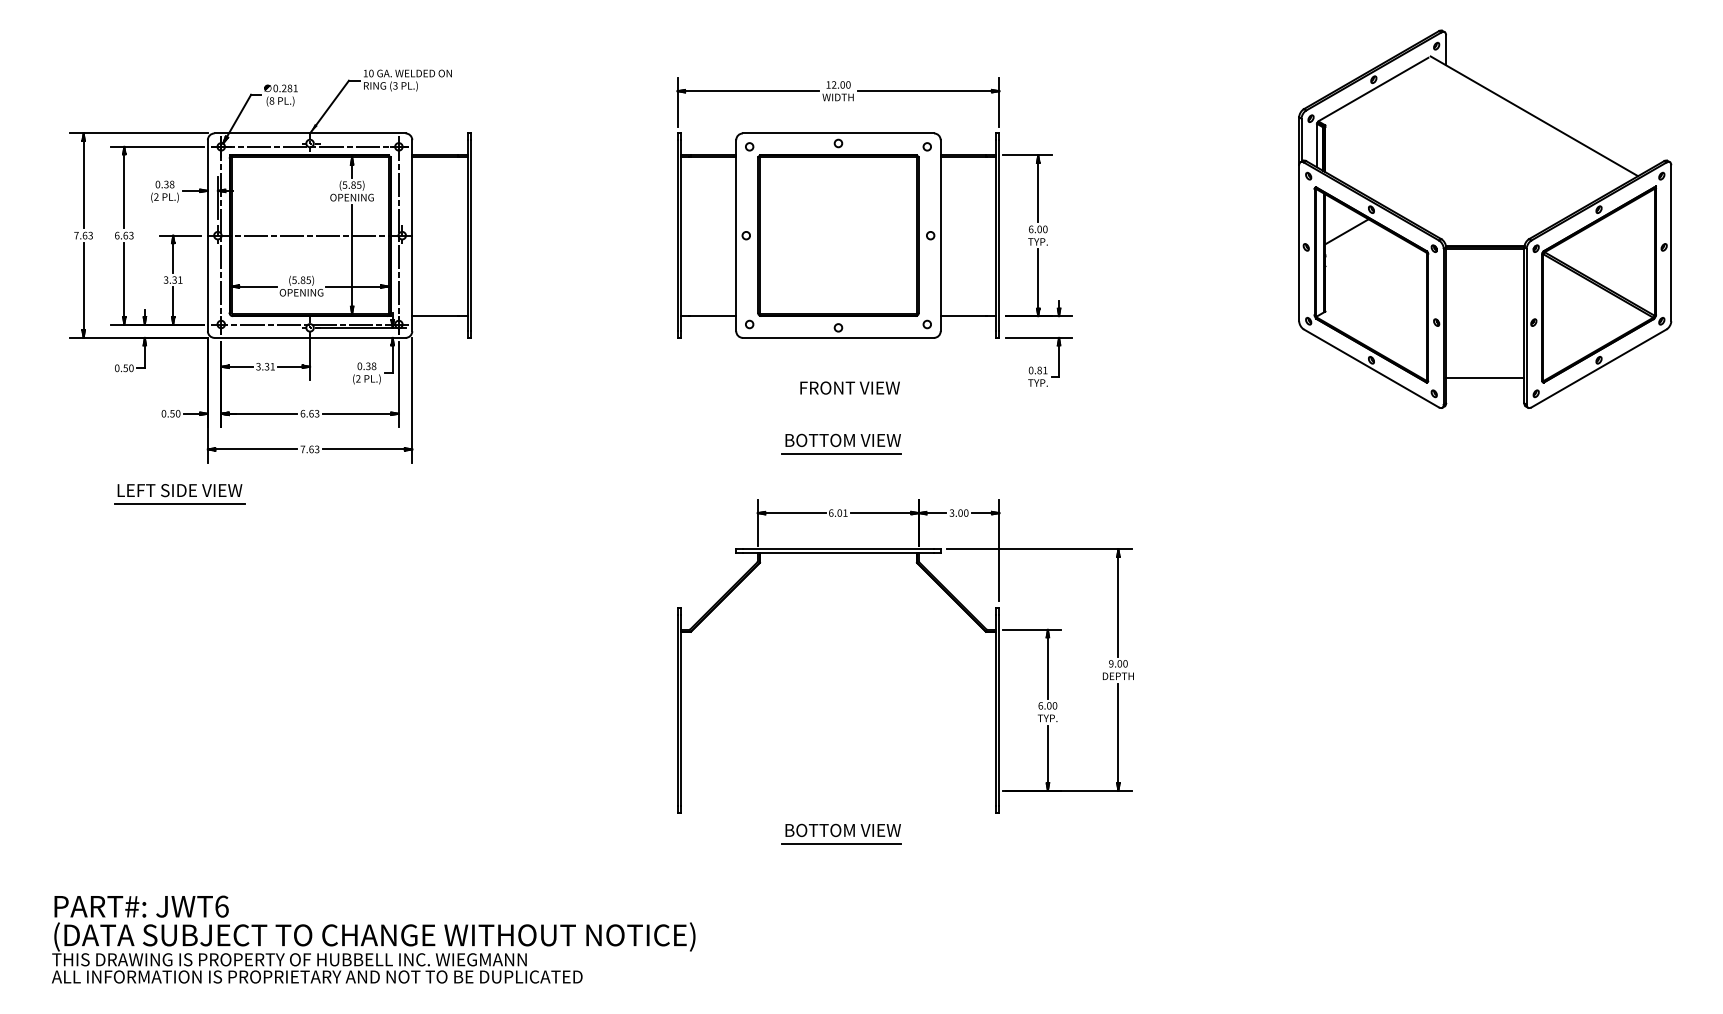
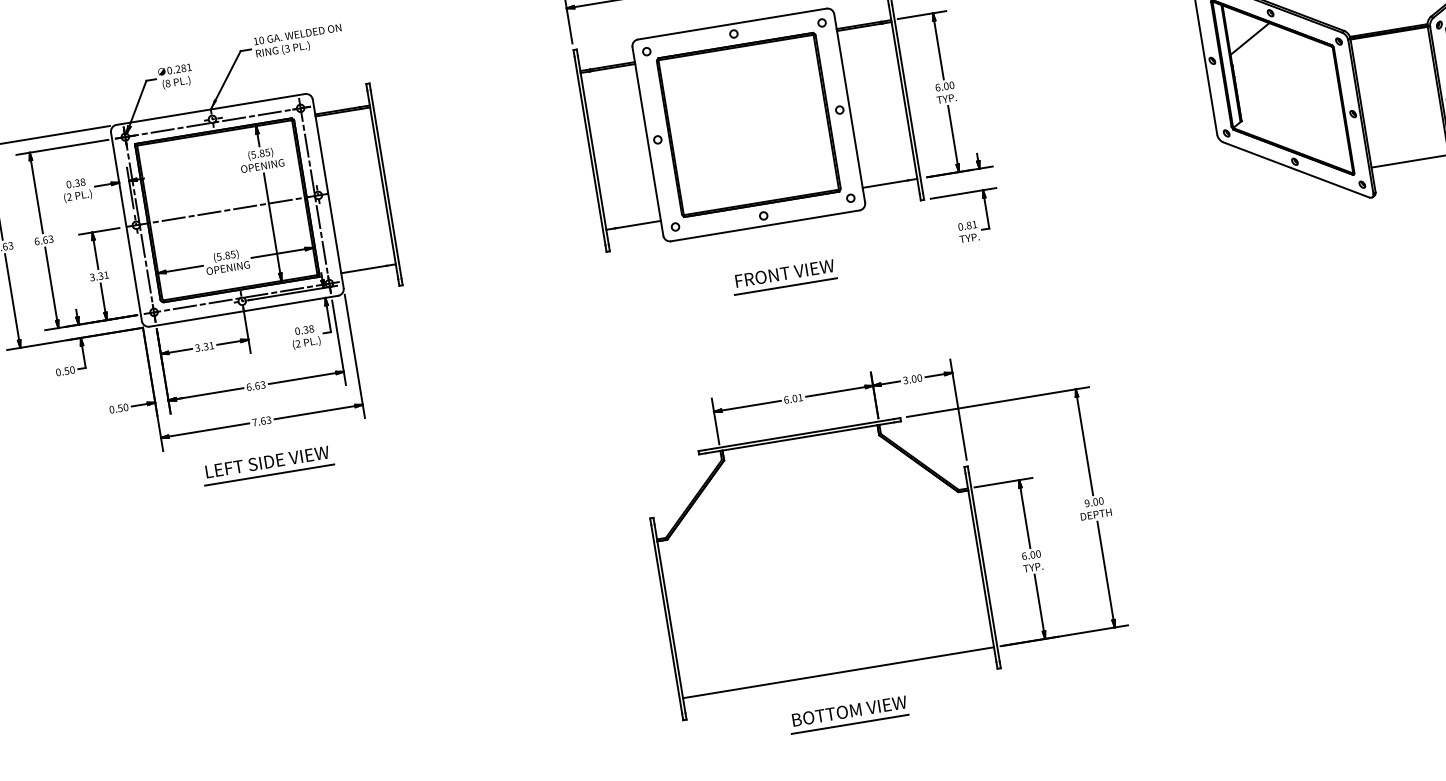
line: (848, 401) -> (785, 286), added
part: (841, 443) -> (785, 329), removed
part: (179, 494) -> (267, 466), moved
line: (838, 790) -> (838, 672), added

